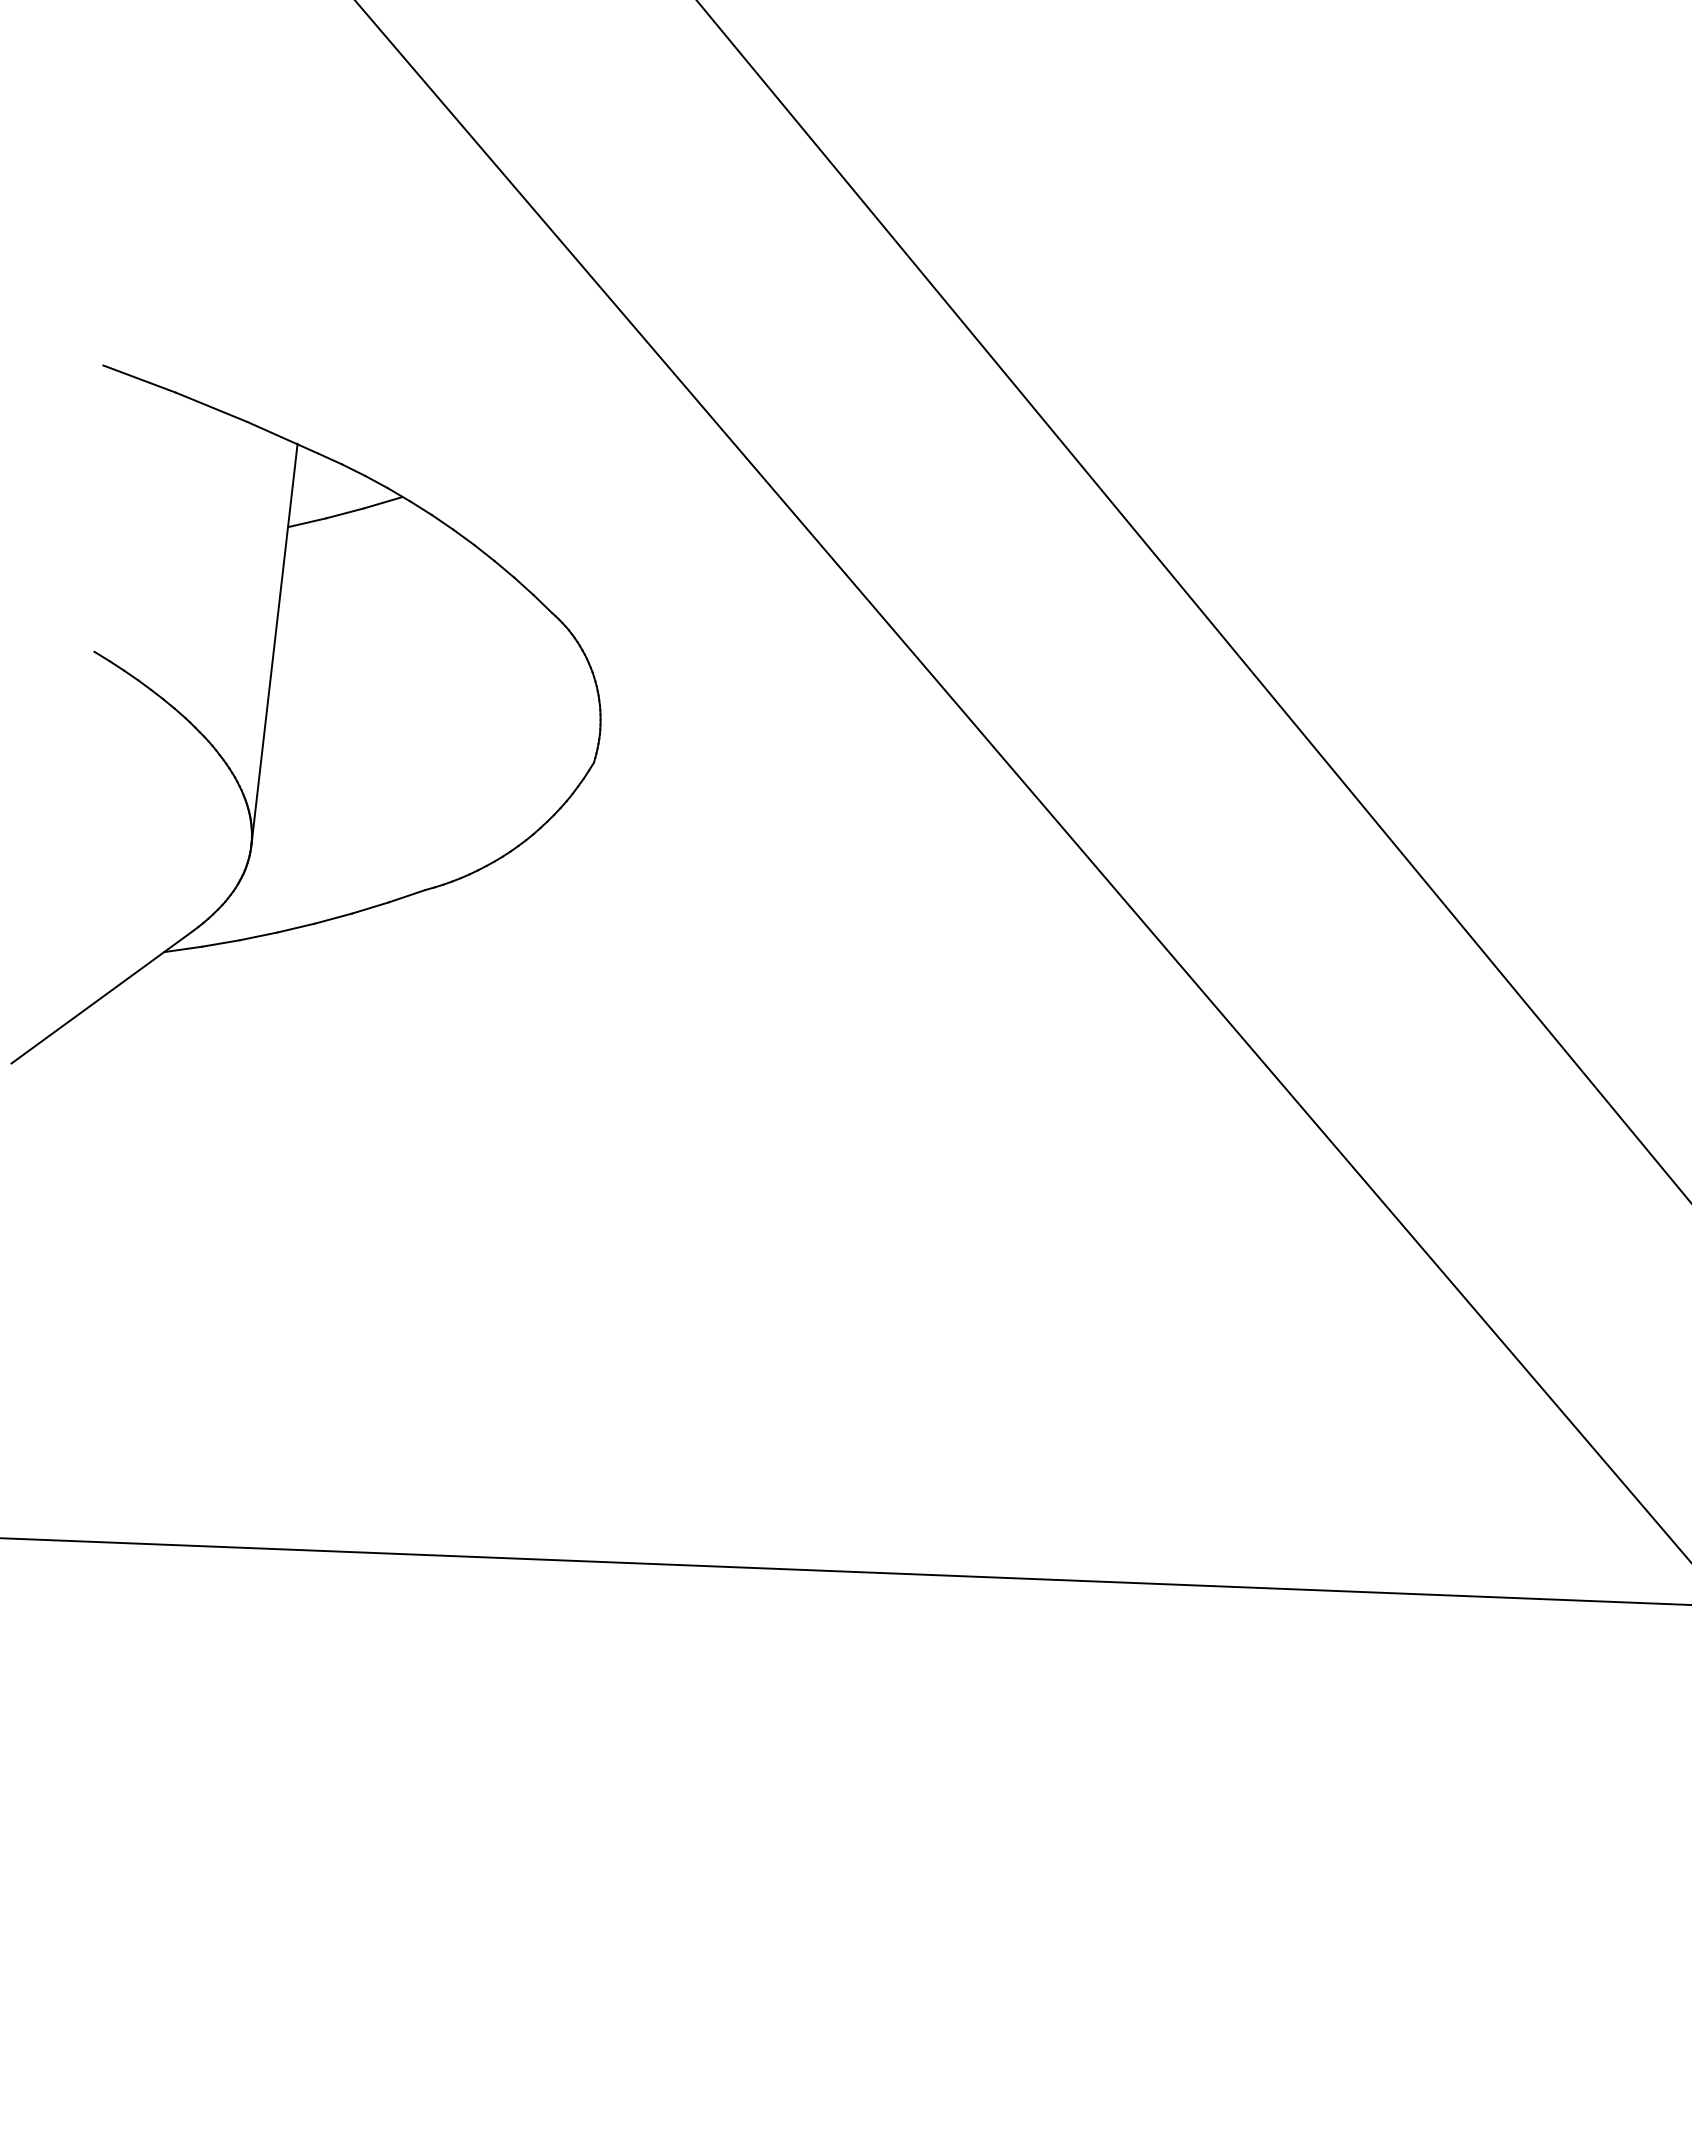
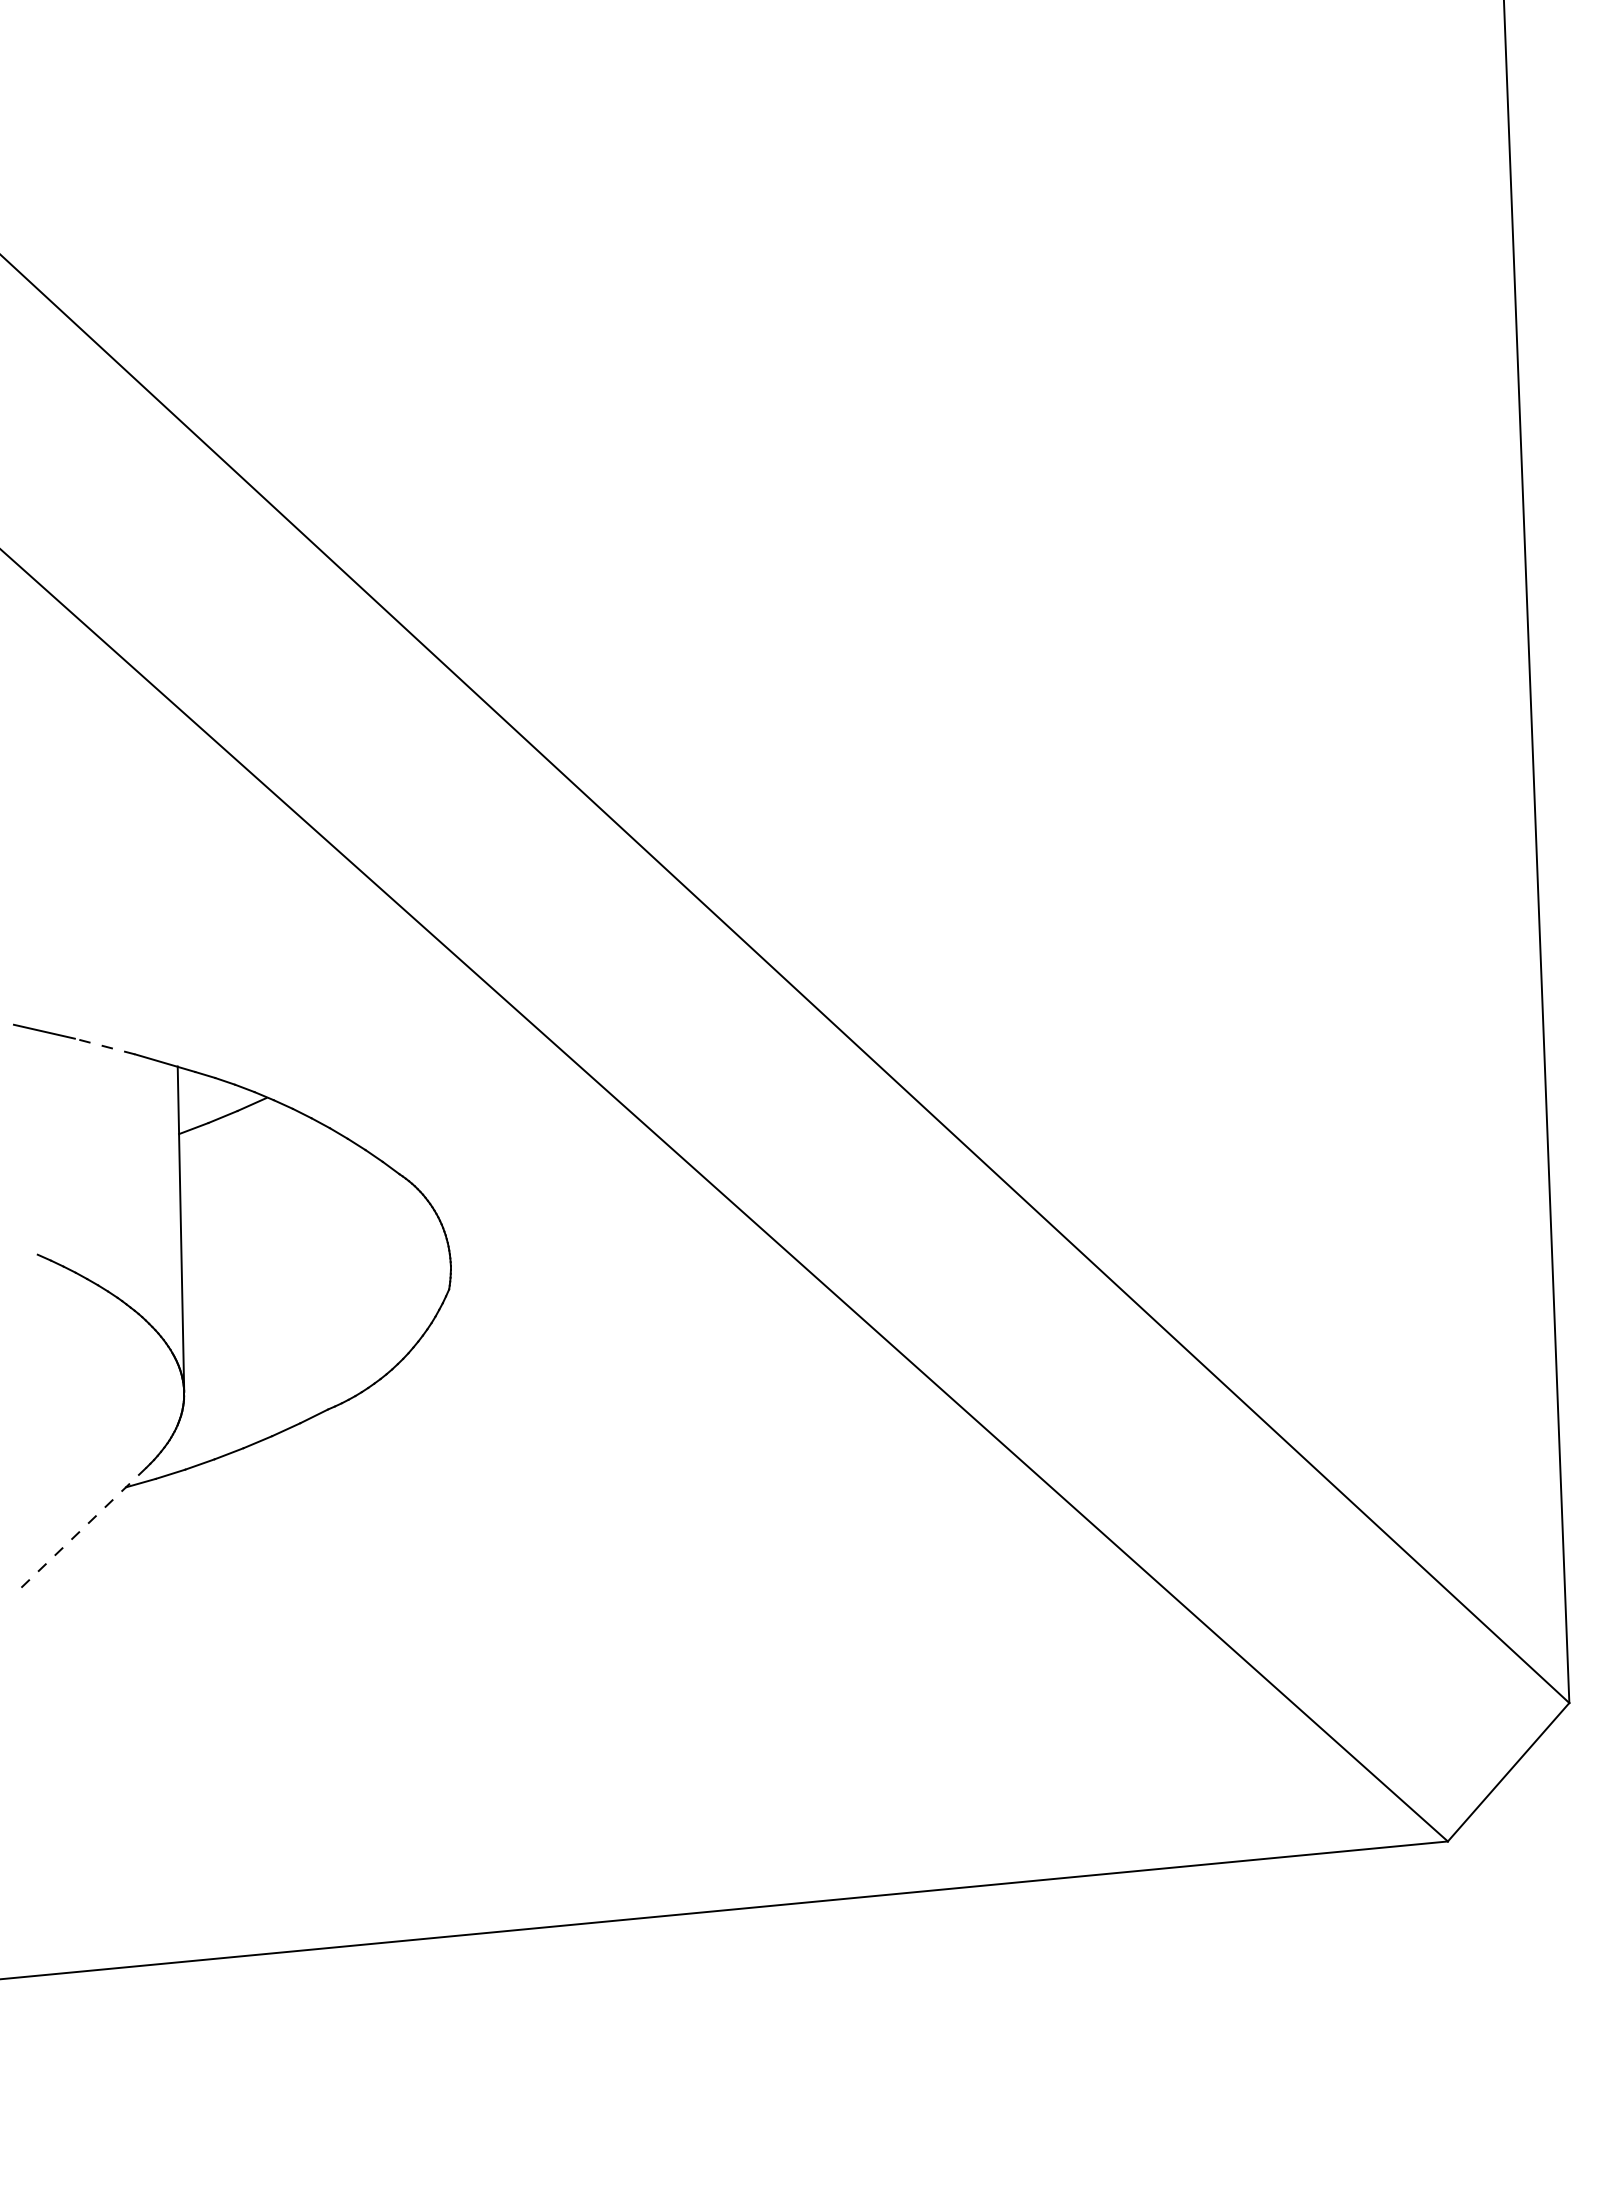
line: (210, 407) -> (104, 1046), solid -> dashed
line: (102, 997) -> (81, 1530), solid -> dashed

